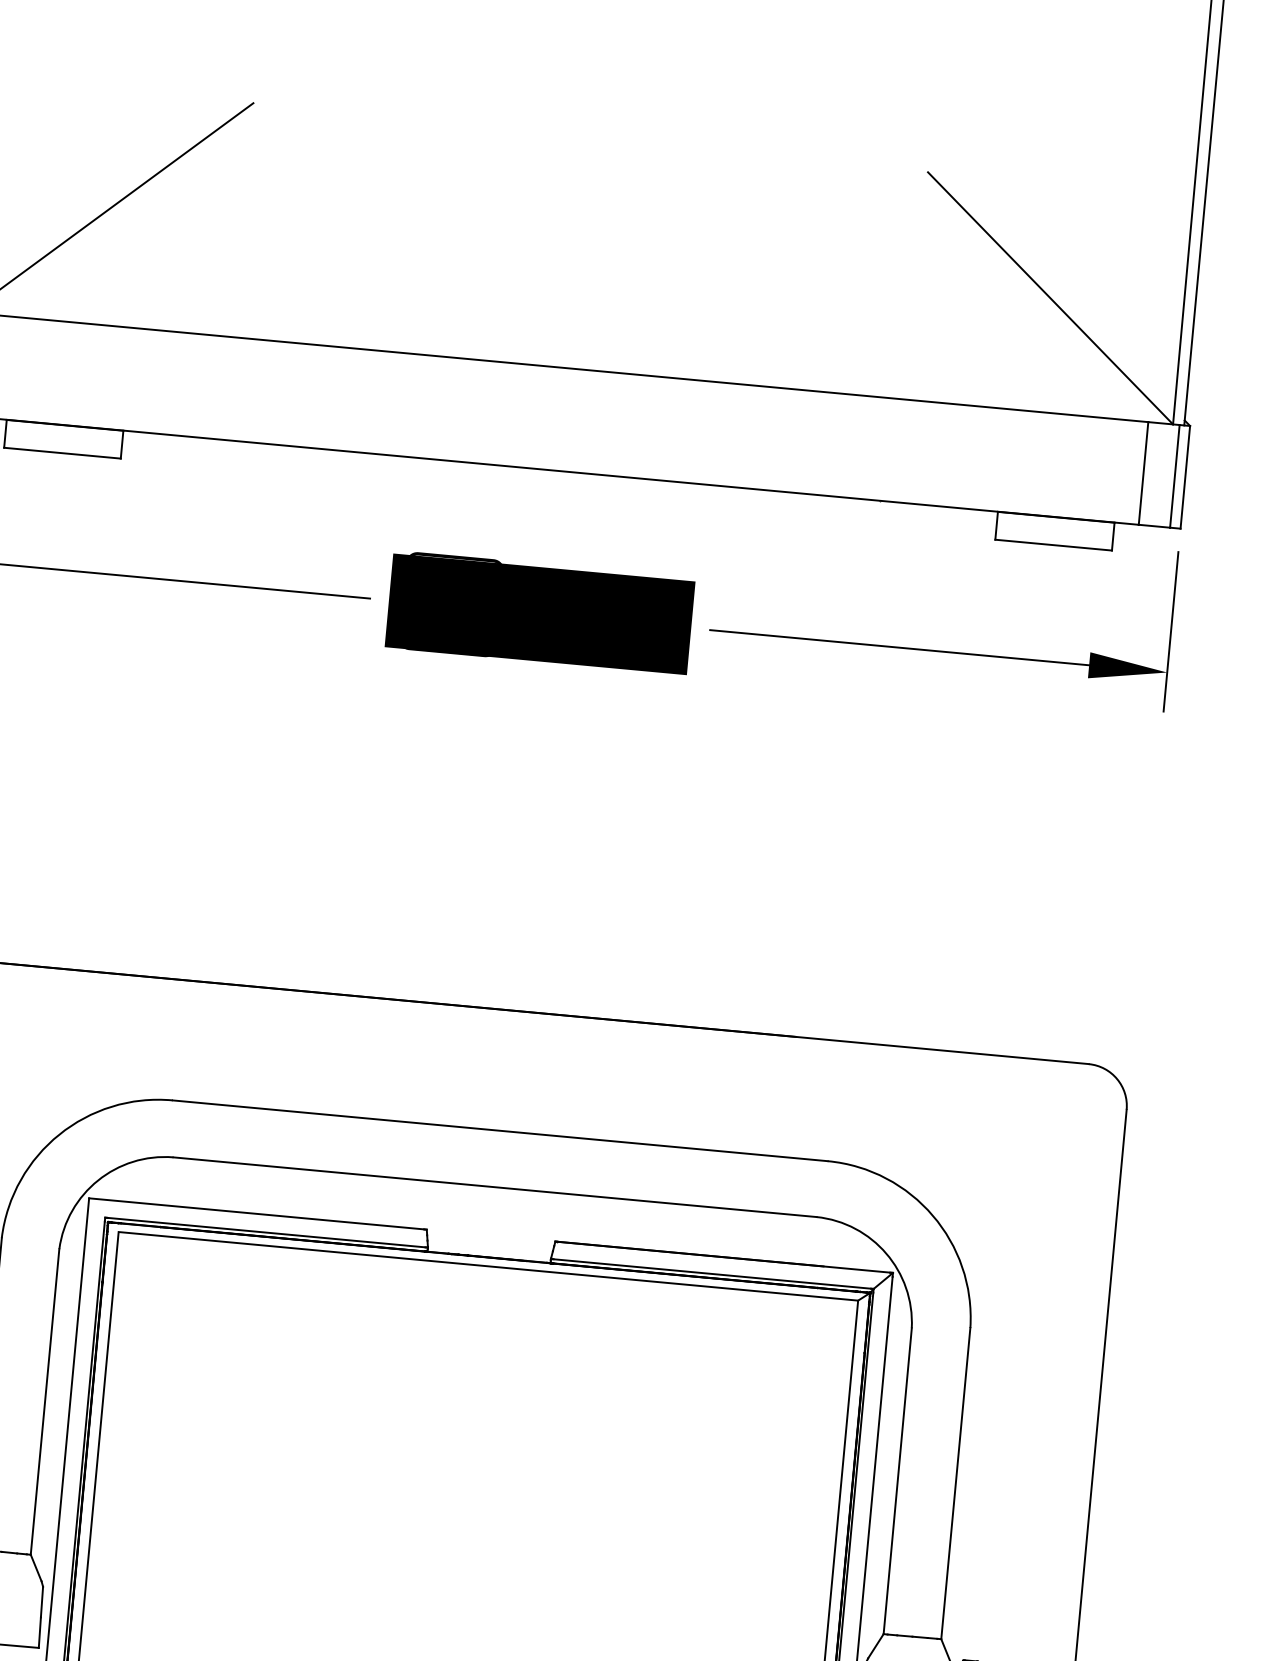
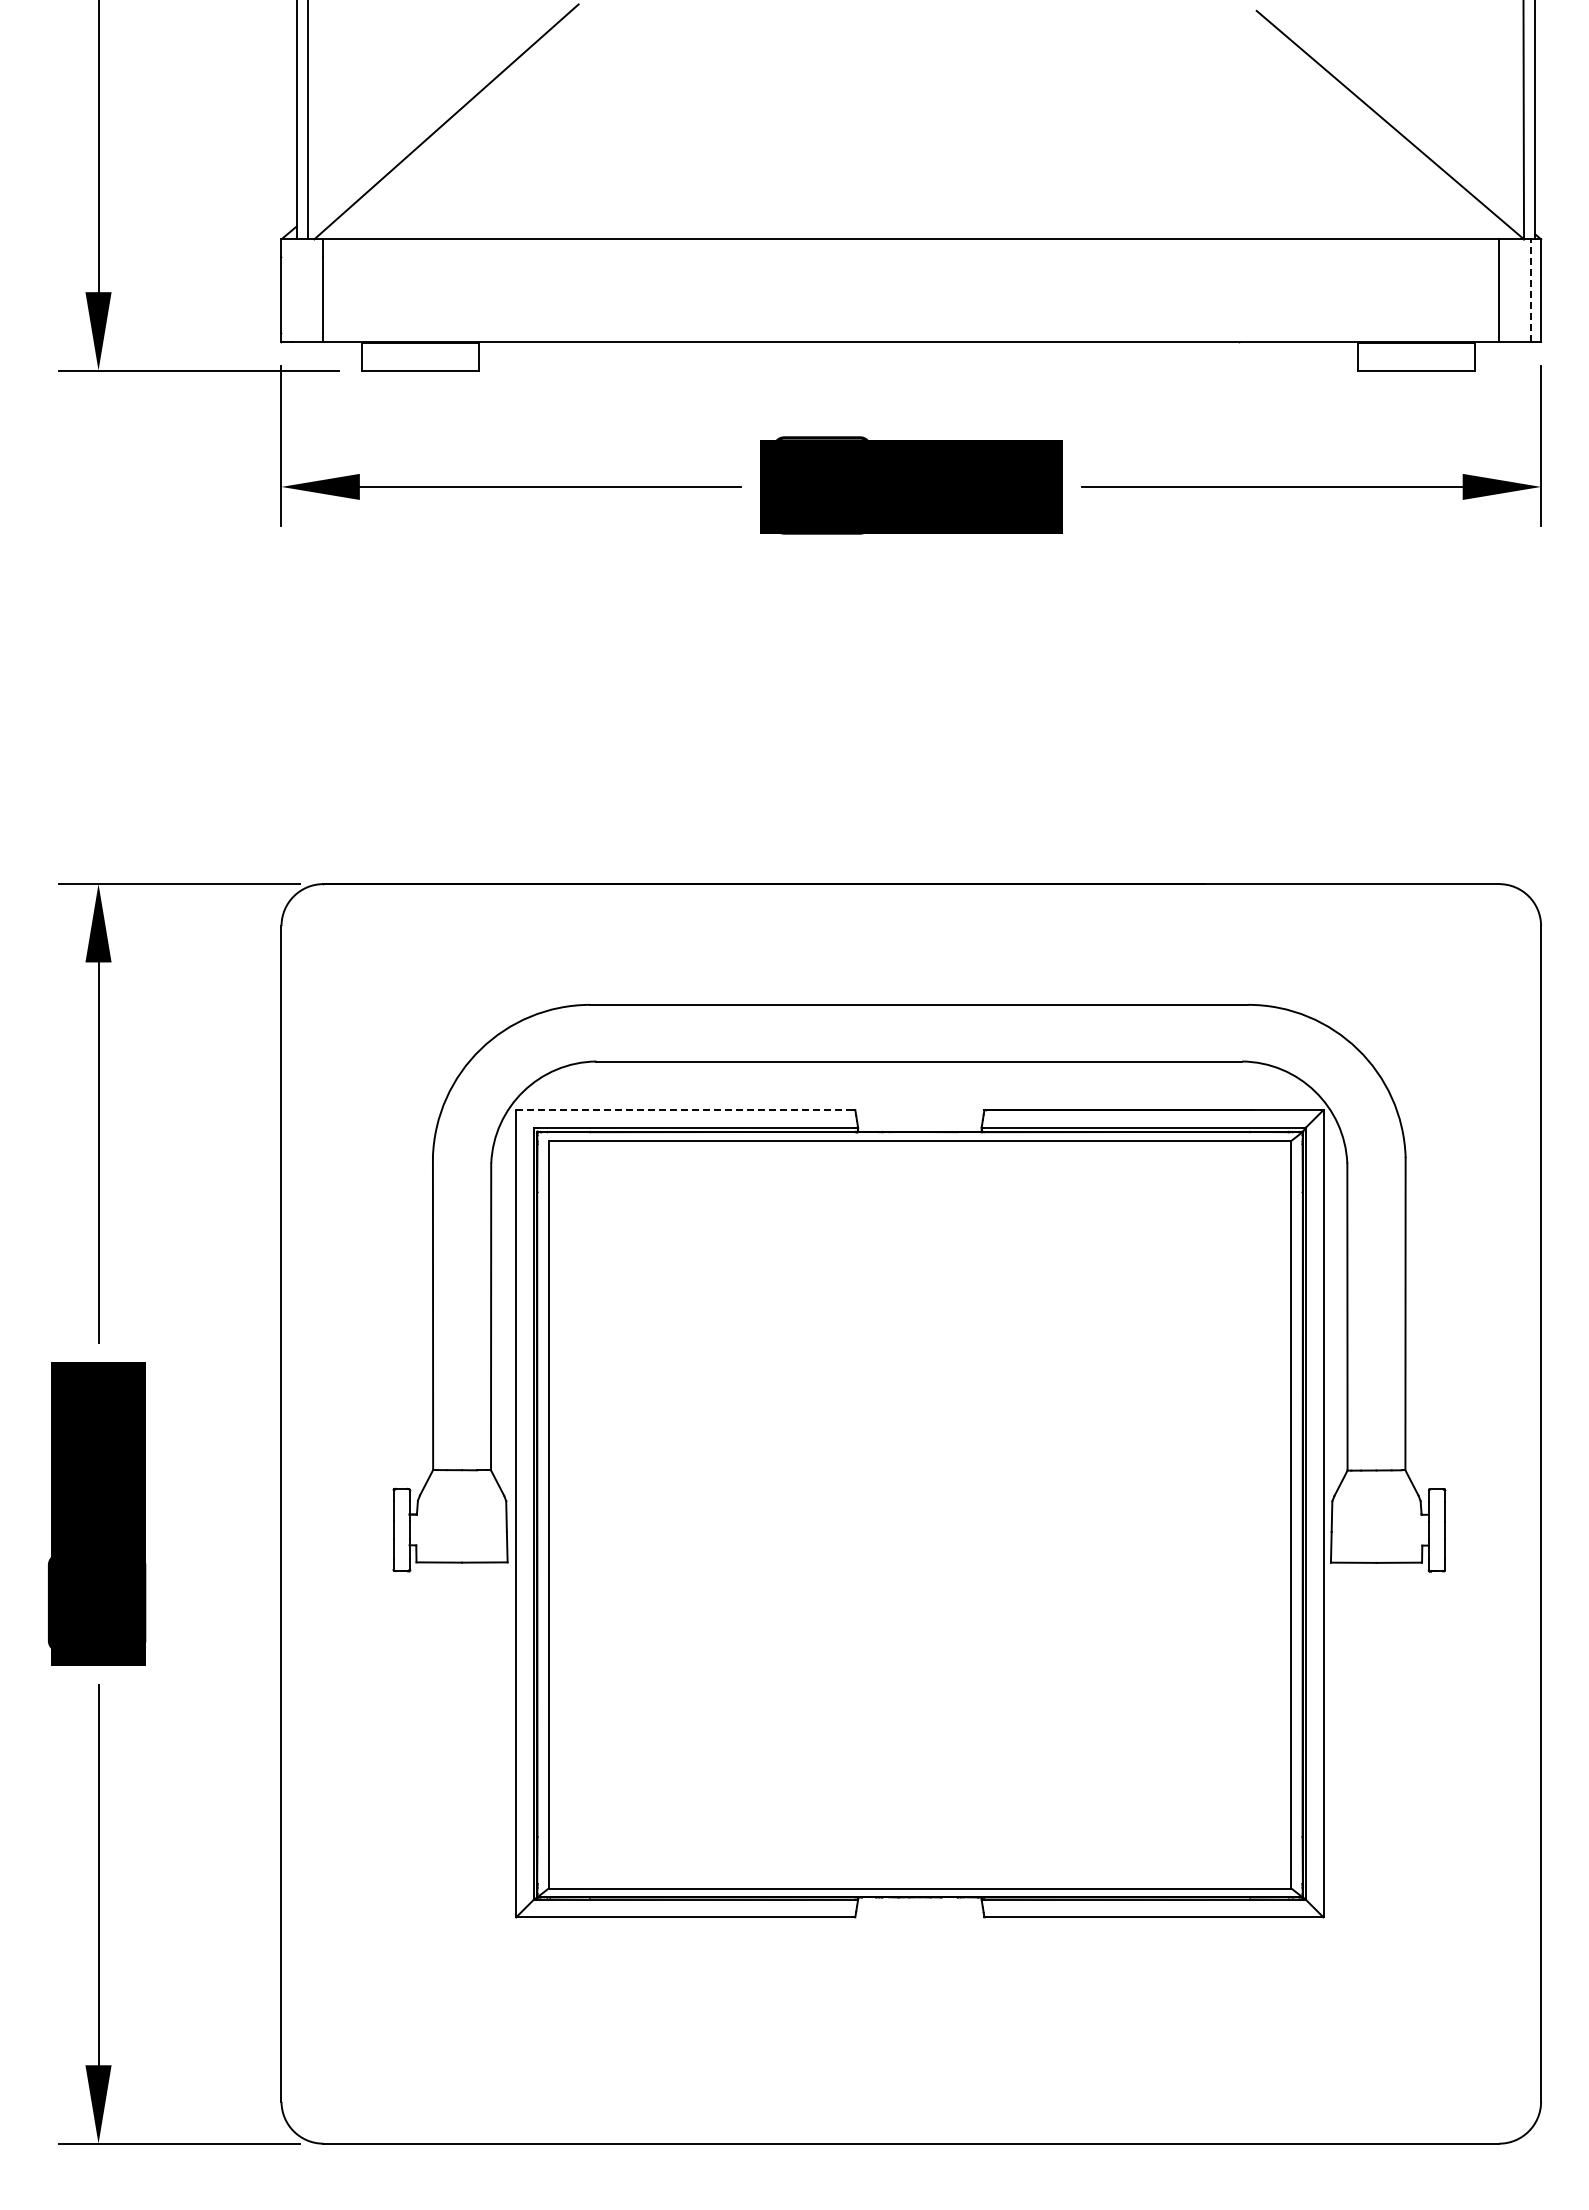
line: (1174, 475) -> (1530, 290), solid -> dashed
line: (256, 1214) -> (684, 1110), solid -> dashed

